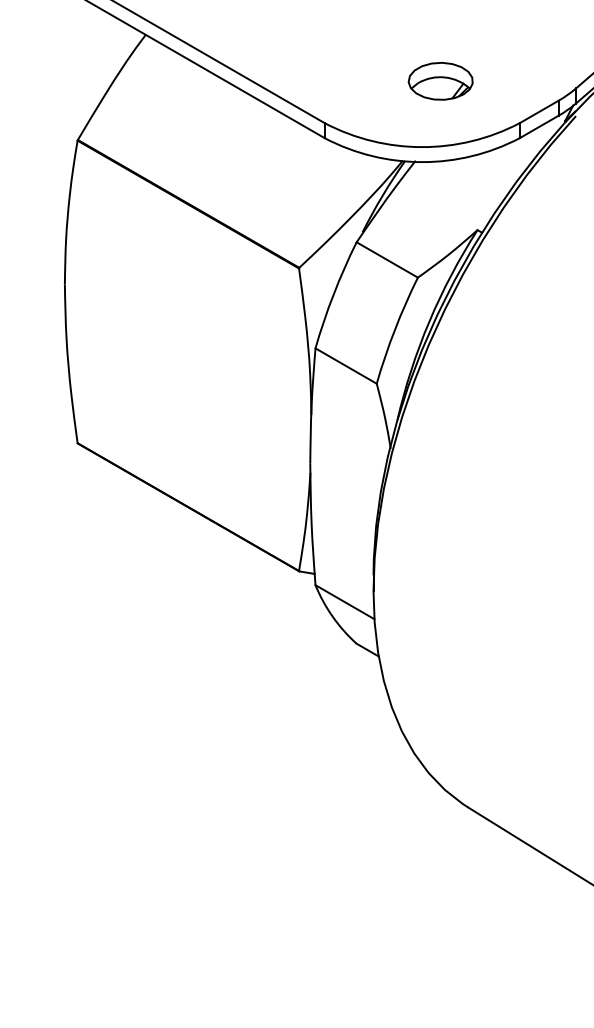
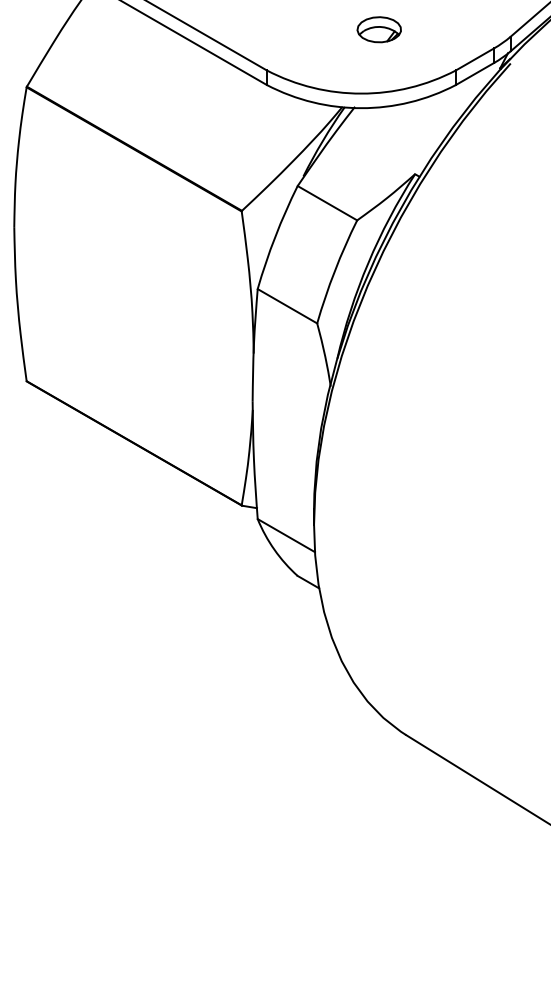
part: (440, 81) -> (379, 29), size x0.7

